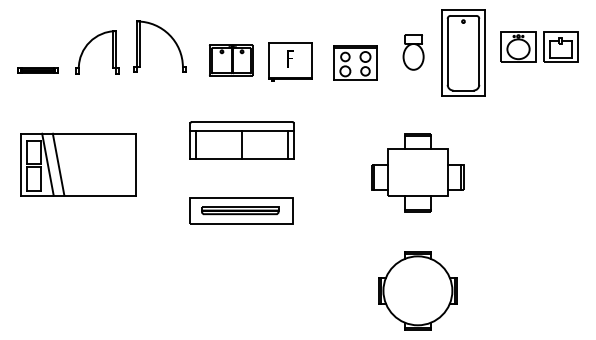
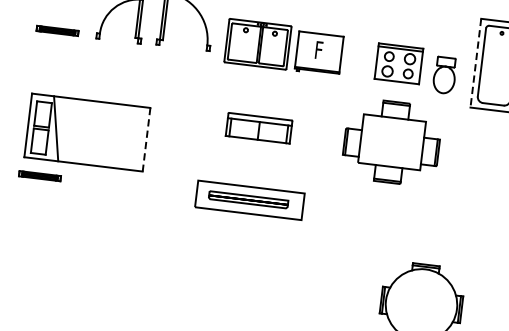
part: (413, 52) -> (444, 75), moved
line: (441, 53) -> (475, 63), solid -> dashed
part: (231, 60) -> (258, 44), size x1.4
part: (355, 62) -> (399, 63), moved
part: (241, 140) -> (258, 128), size x0.6
line: (58, 164) -> (67, 129), removed
line: (135, 164) -> (146, 139), solid -> dashed
part: (417, 172) -> (391, 142), moved
part: (37, 211) -> (39, 175), added

